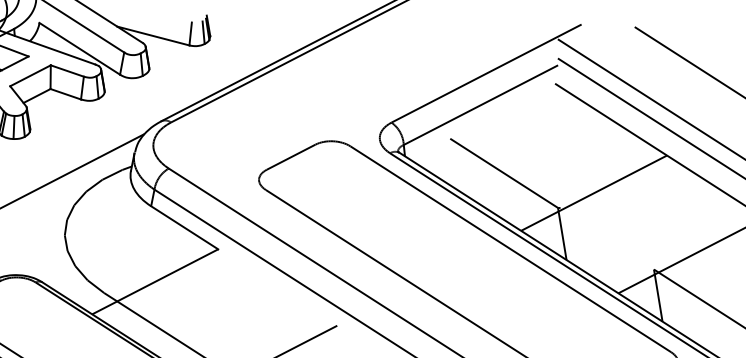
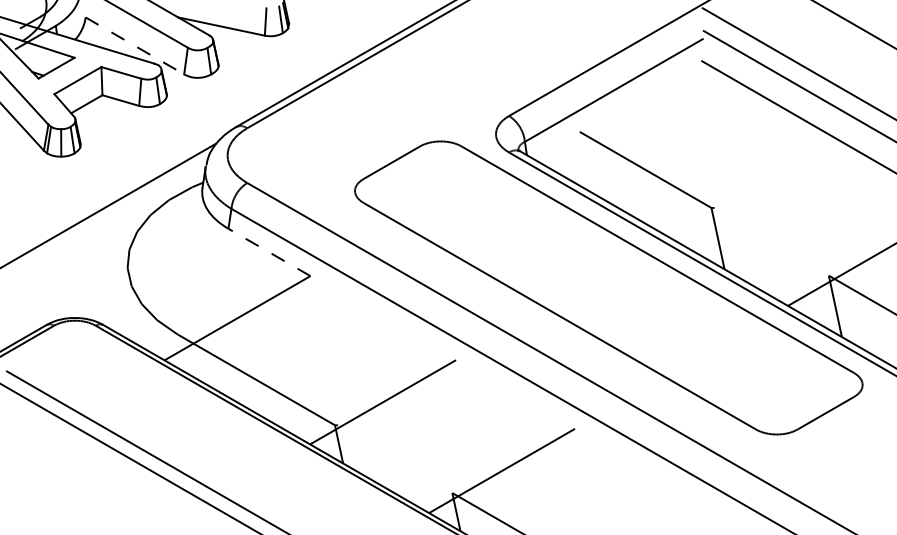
line: (79, 48) -> (134, 45), solid -> dashed
line: (593, 193) -> (752, 188), removed
line: (184, 227) -> (269, 252), solid -> dashed

